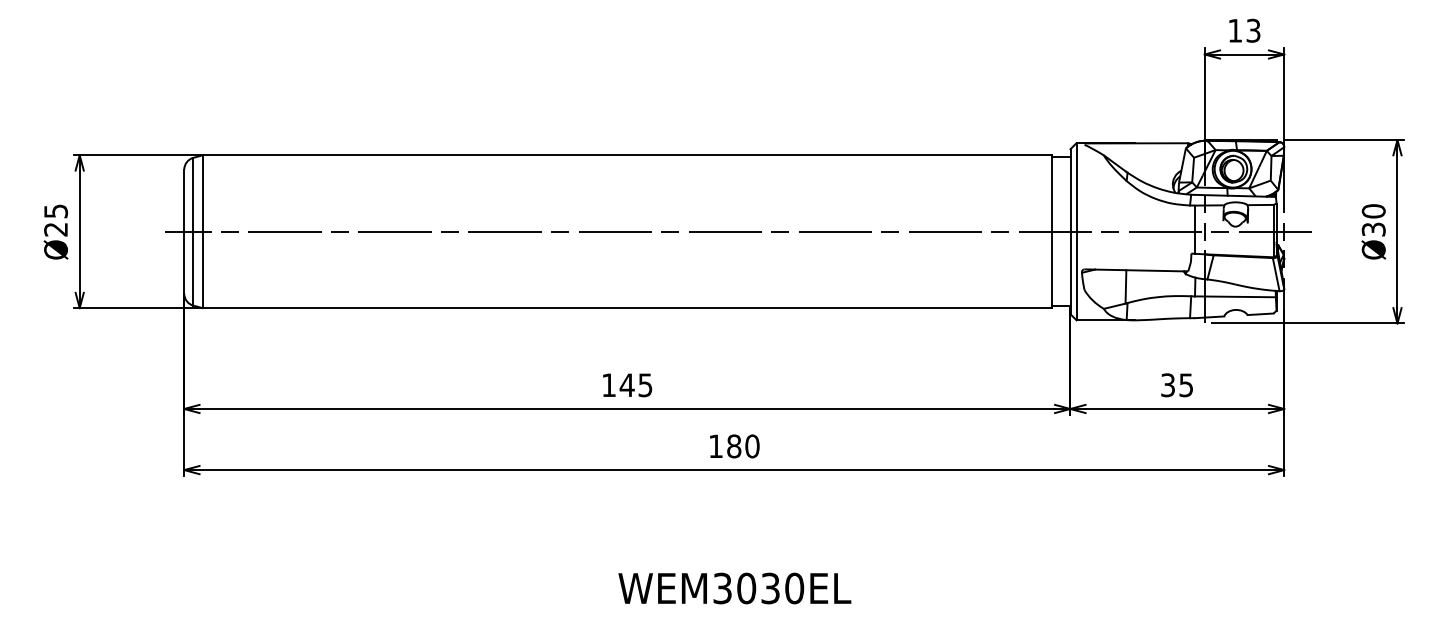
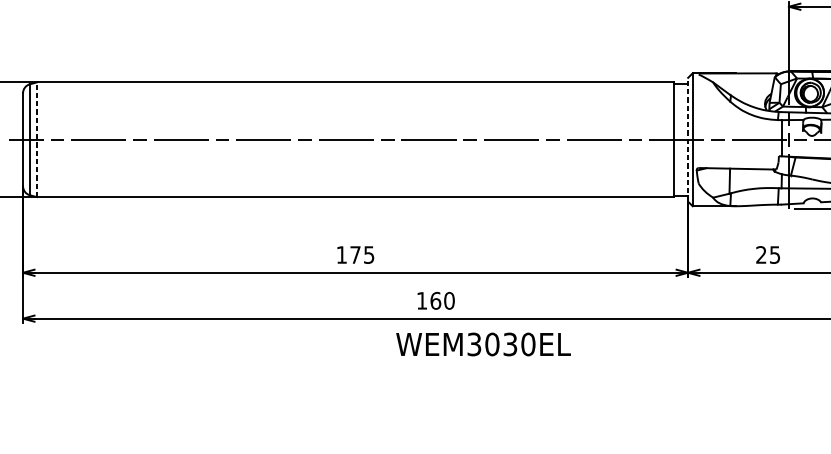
line: (202, 231) -> (36, 139), solid -> dashed
line: (1070, 231) -> (688, 139), solid -> dashed
text: (626, 384) -> (354, 254), 145 -> 175
text: (1167, 385) -> (760, 255), 35 -> 25
text: (734, 446) -> (435, 300), 180 -> 160
text: (734, 588) -> (483, 344), moved

